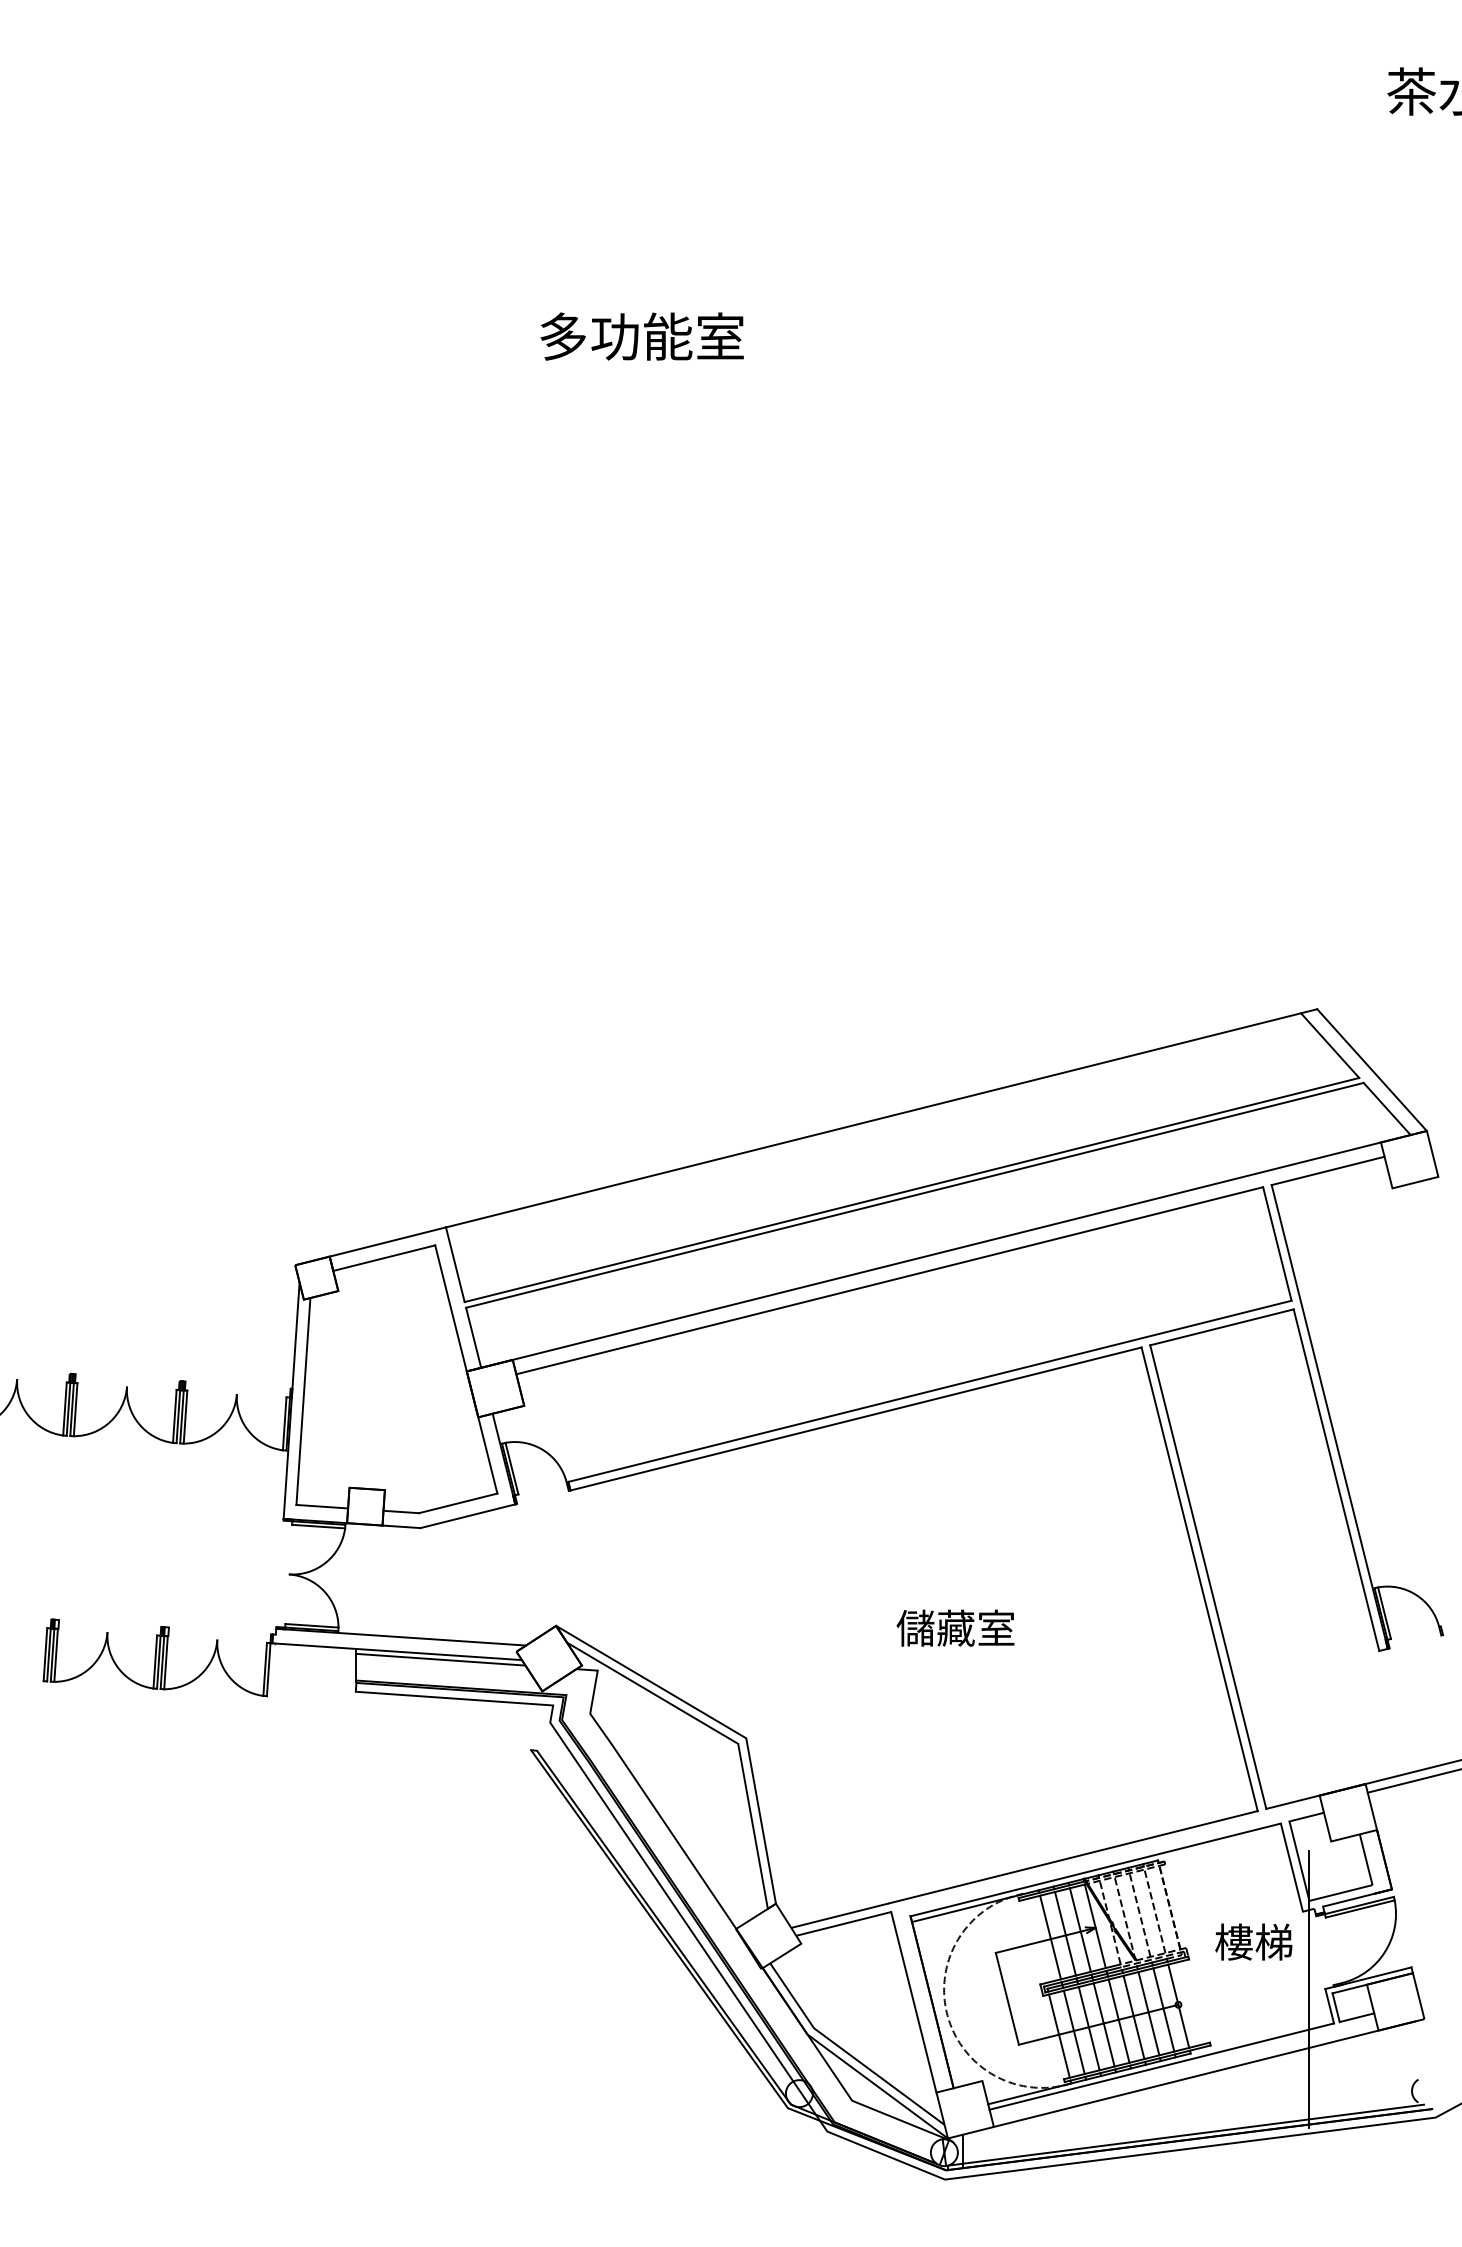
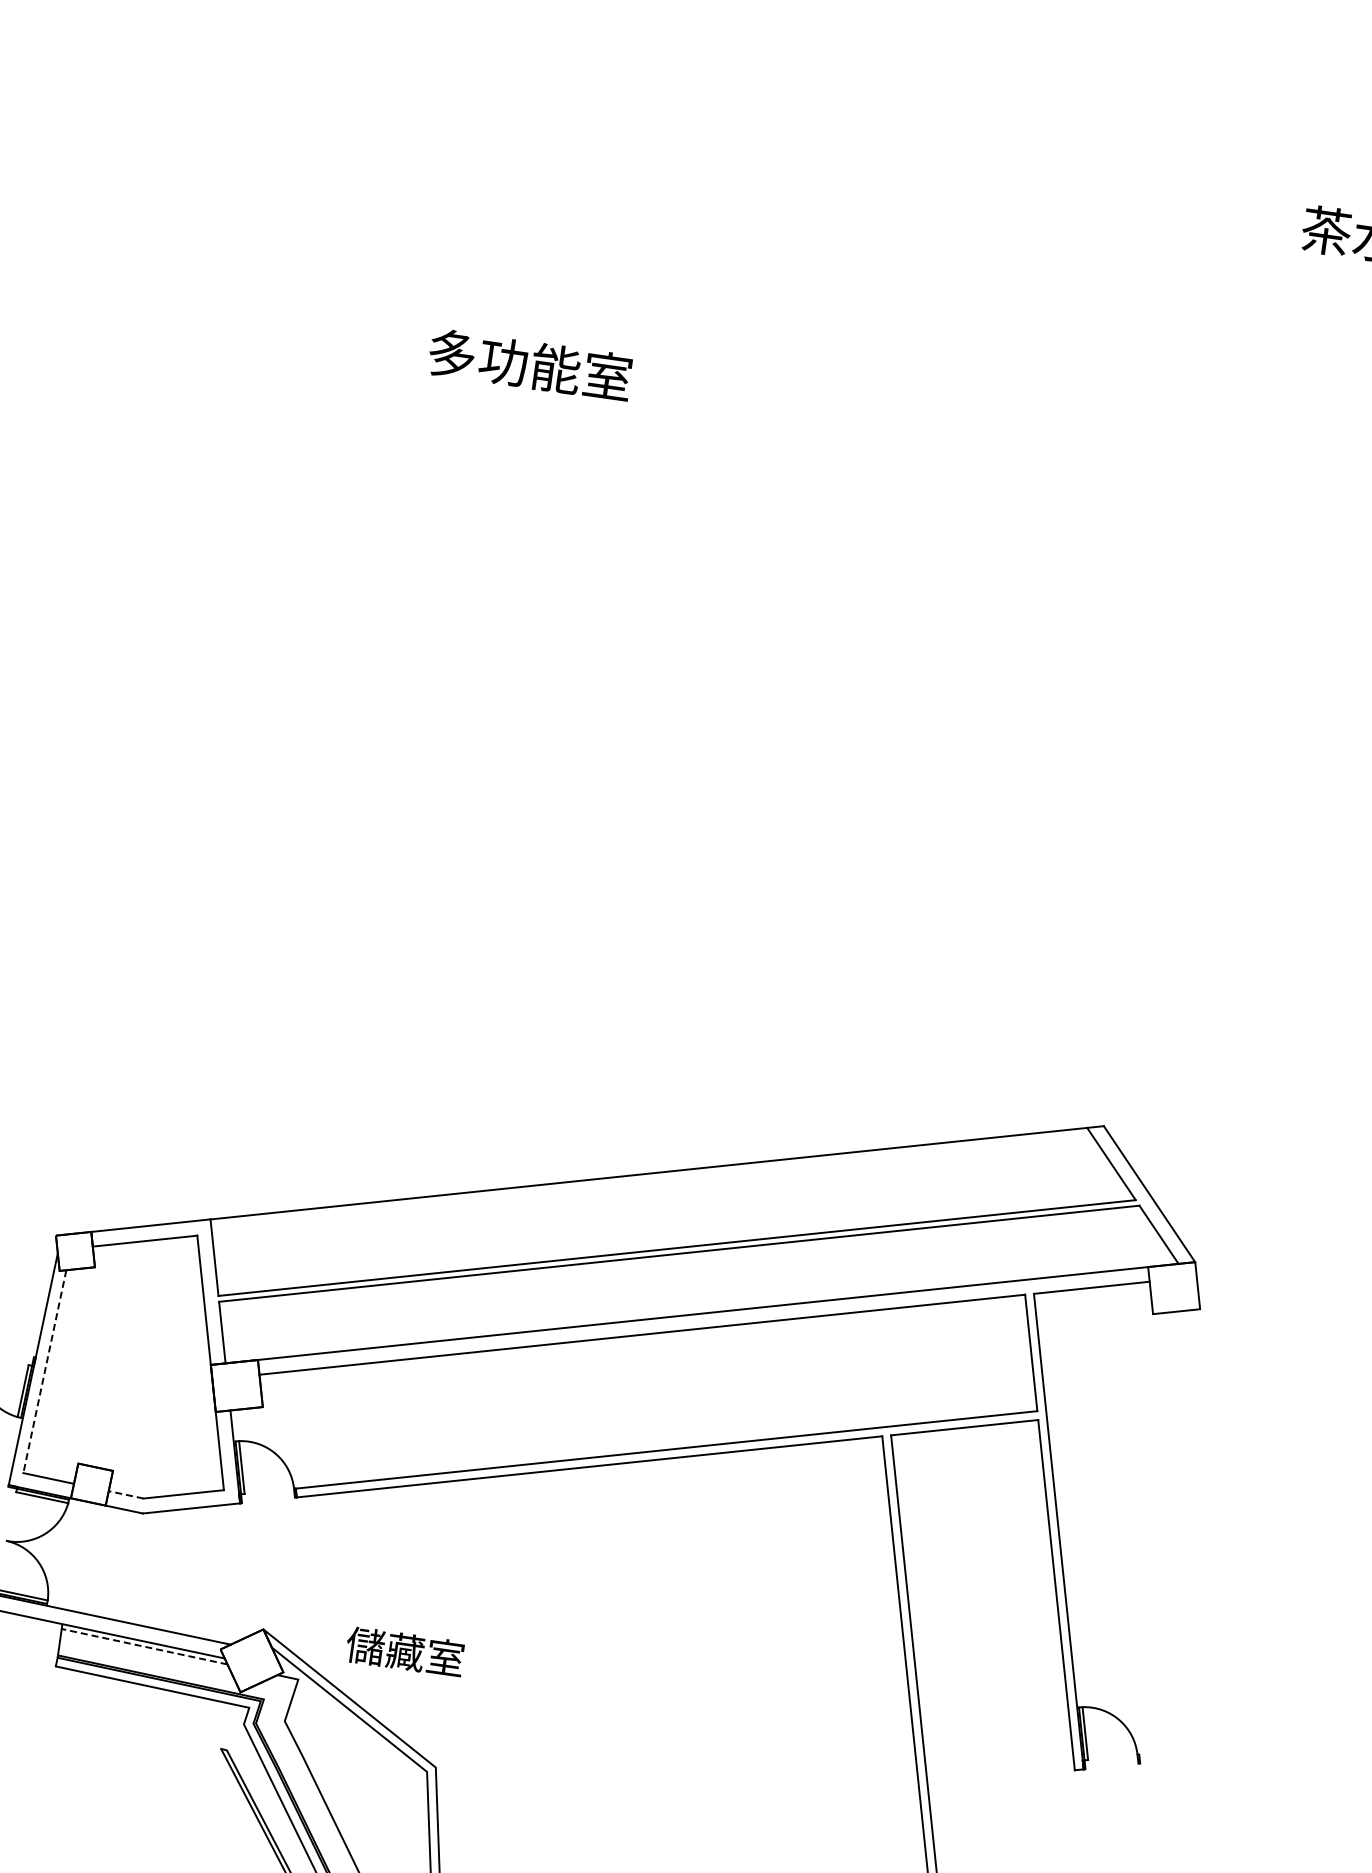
line: (303, 1401) -> (44, 1371), solid -> dashed
line: (401, 1512) -> (126, 1495), solid -> dashed
text: (955, 1627) -> (405, 1651), moved
line: (440, 1659) -> (144, 1646), solid -> dashed

